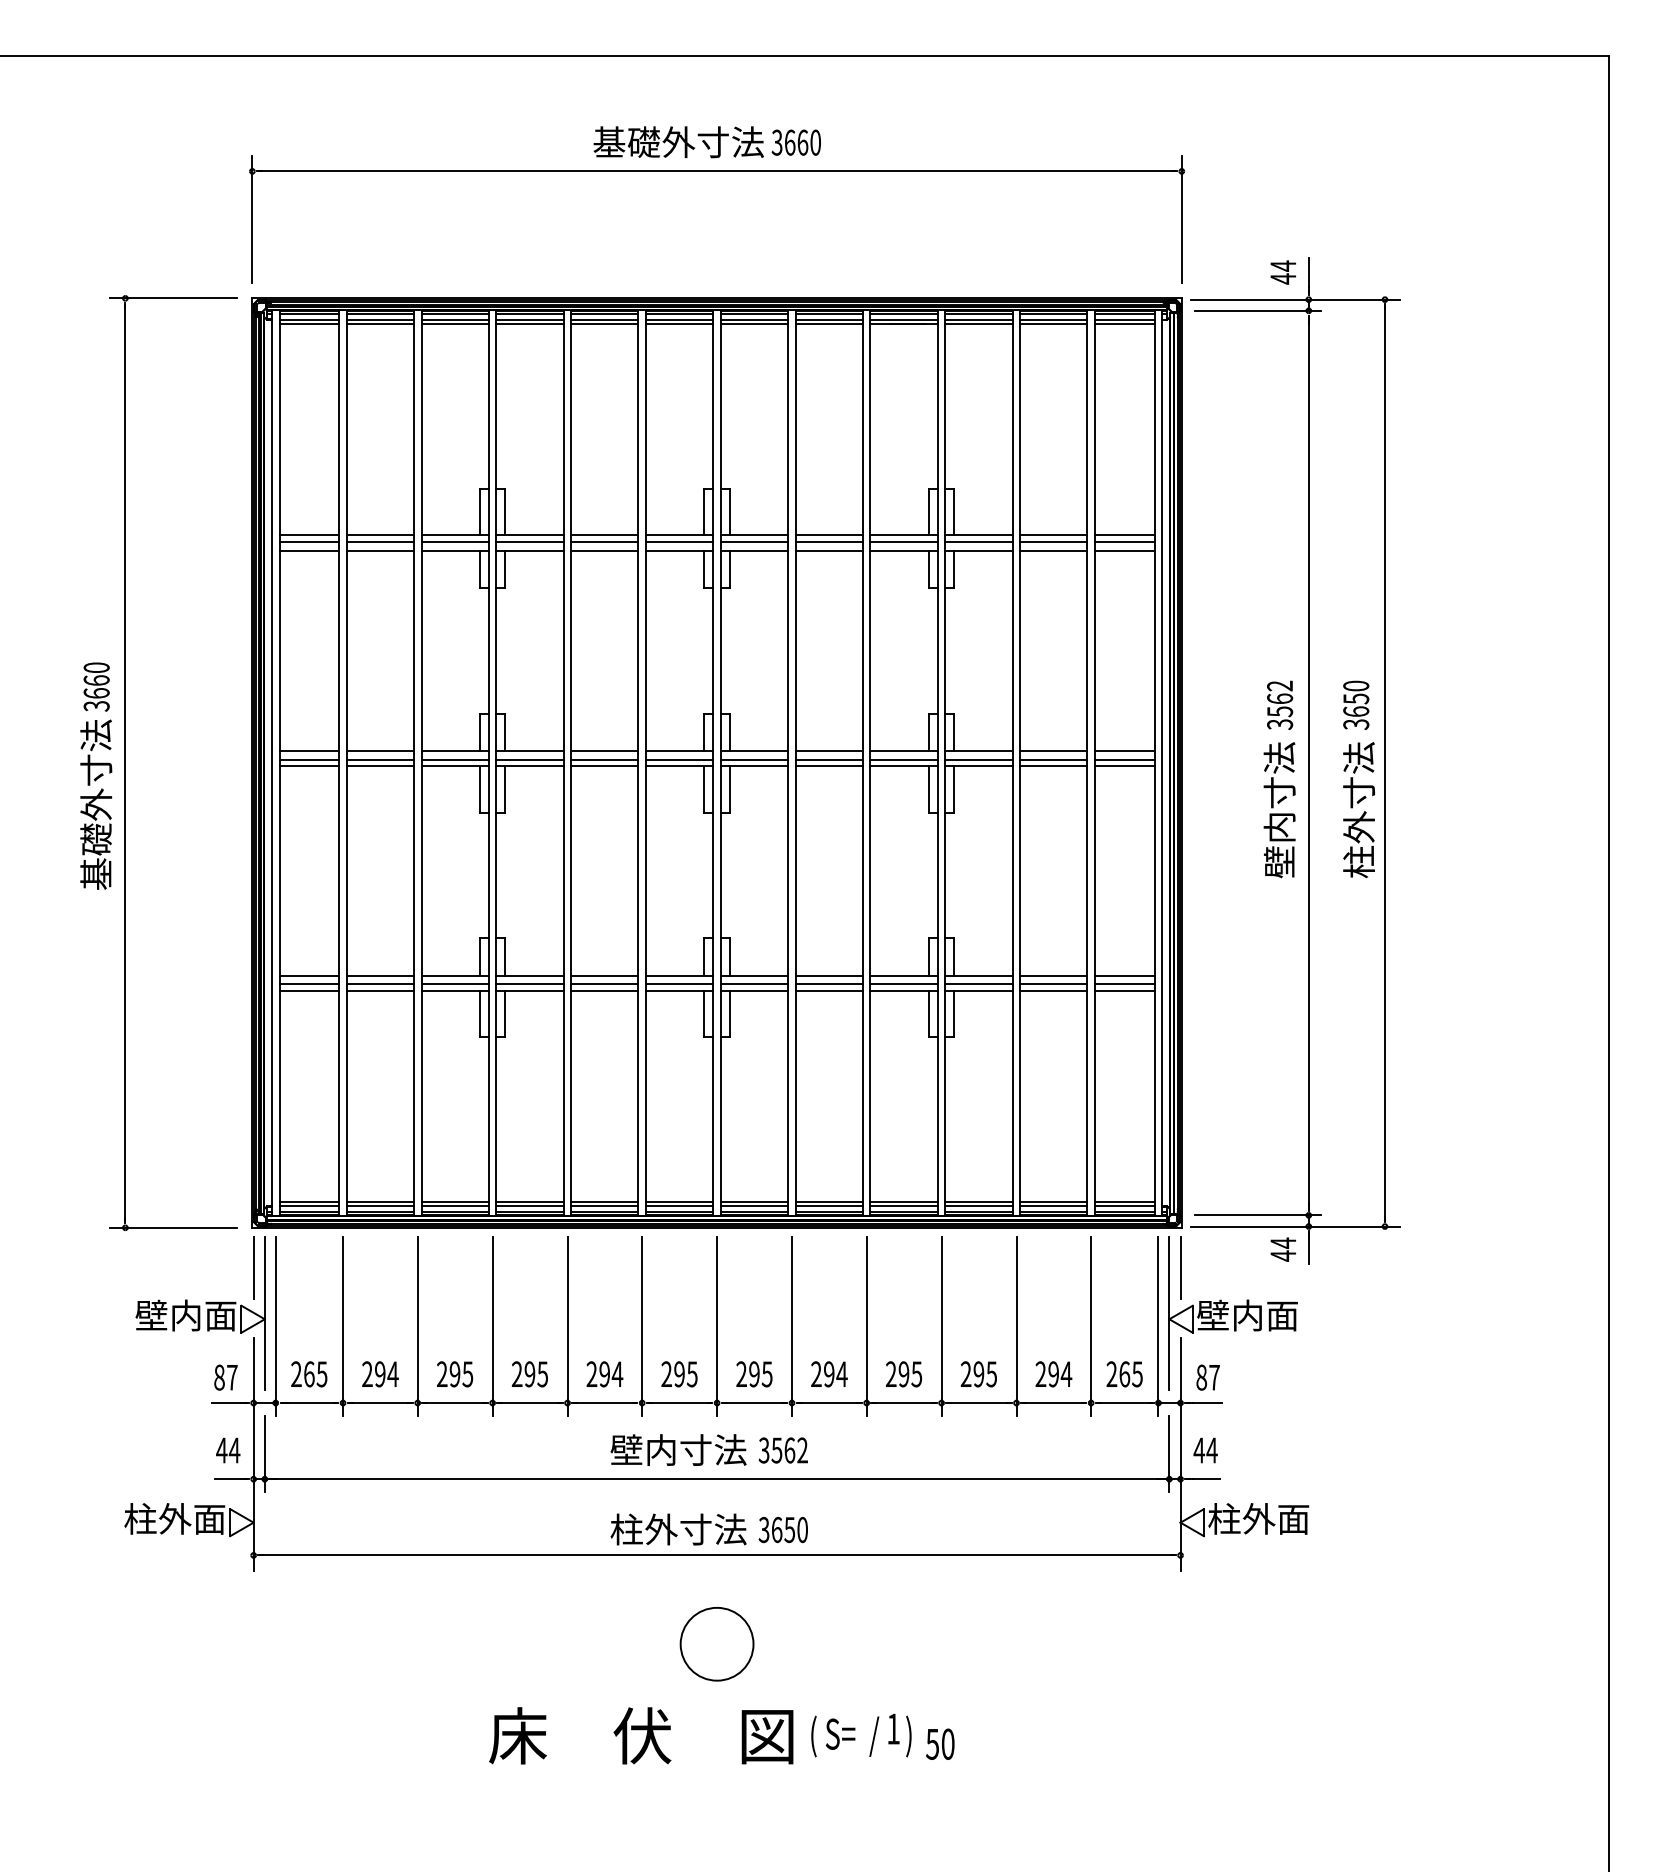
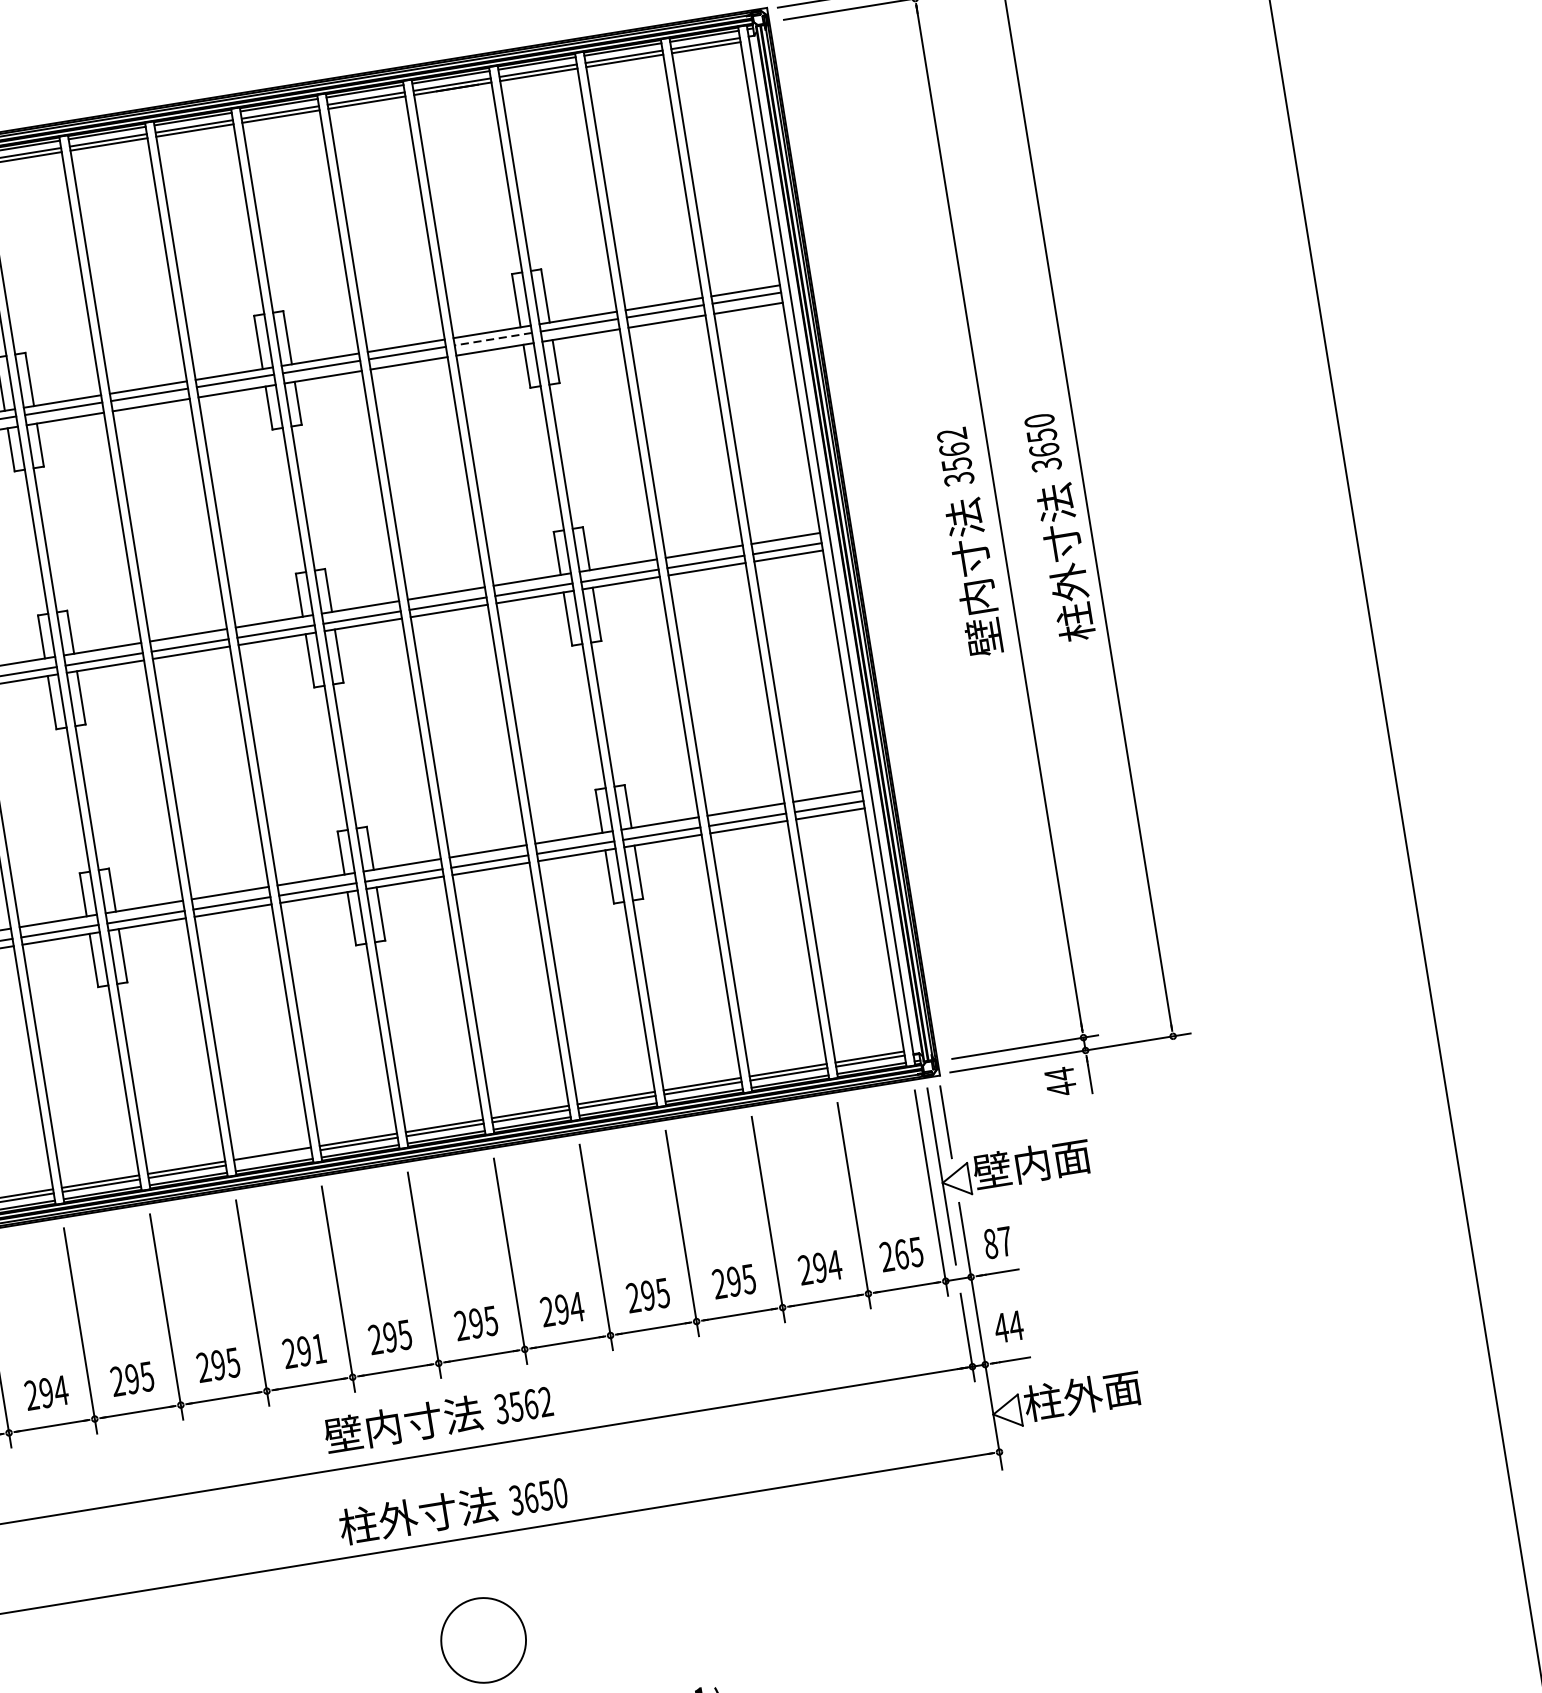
line: (904, 541) -> (493, 338), solid -> dashed
line: (604, 1205) -> (272, 1157), removed
text: (617, 1373) -> (318, 1347), 294 -> 291

